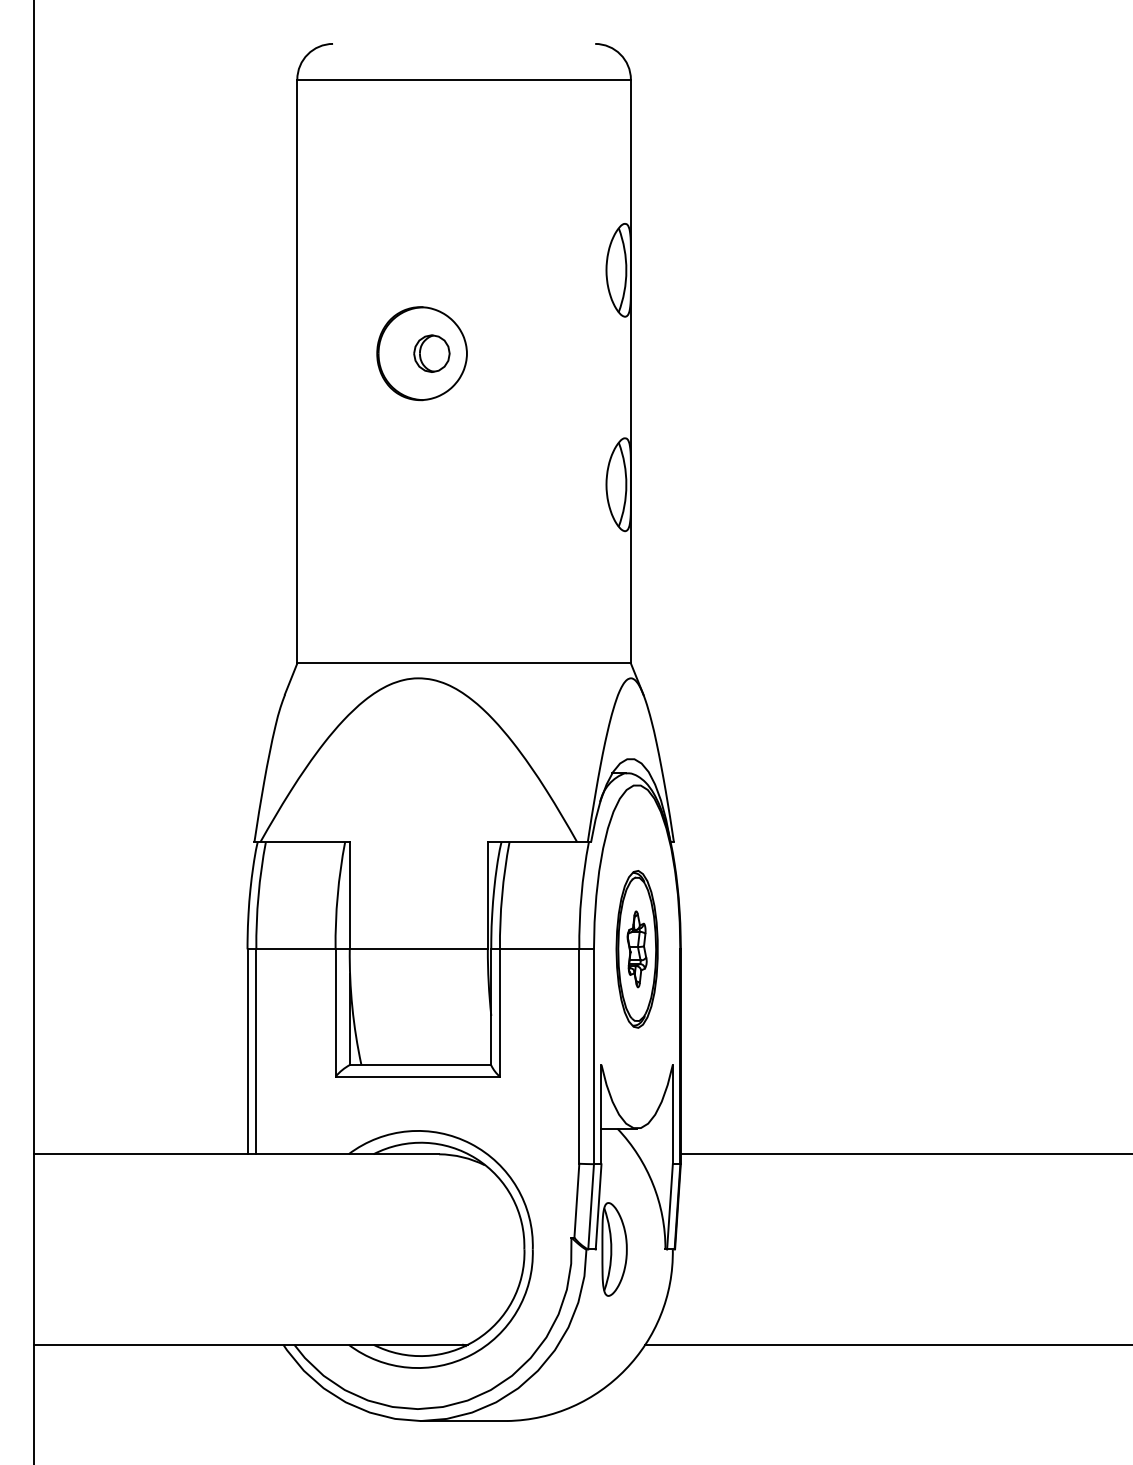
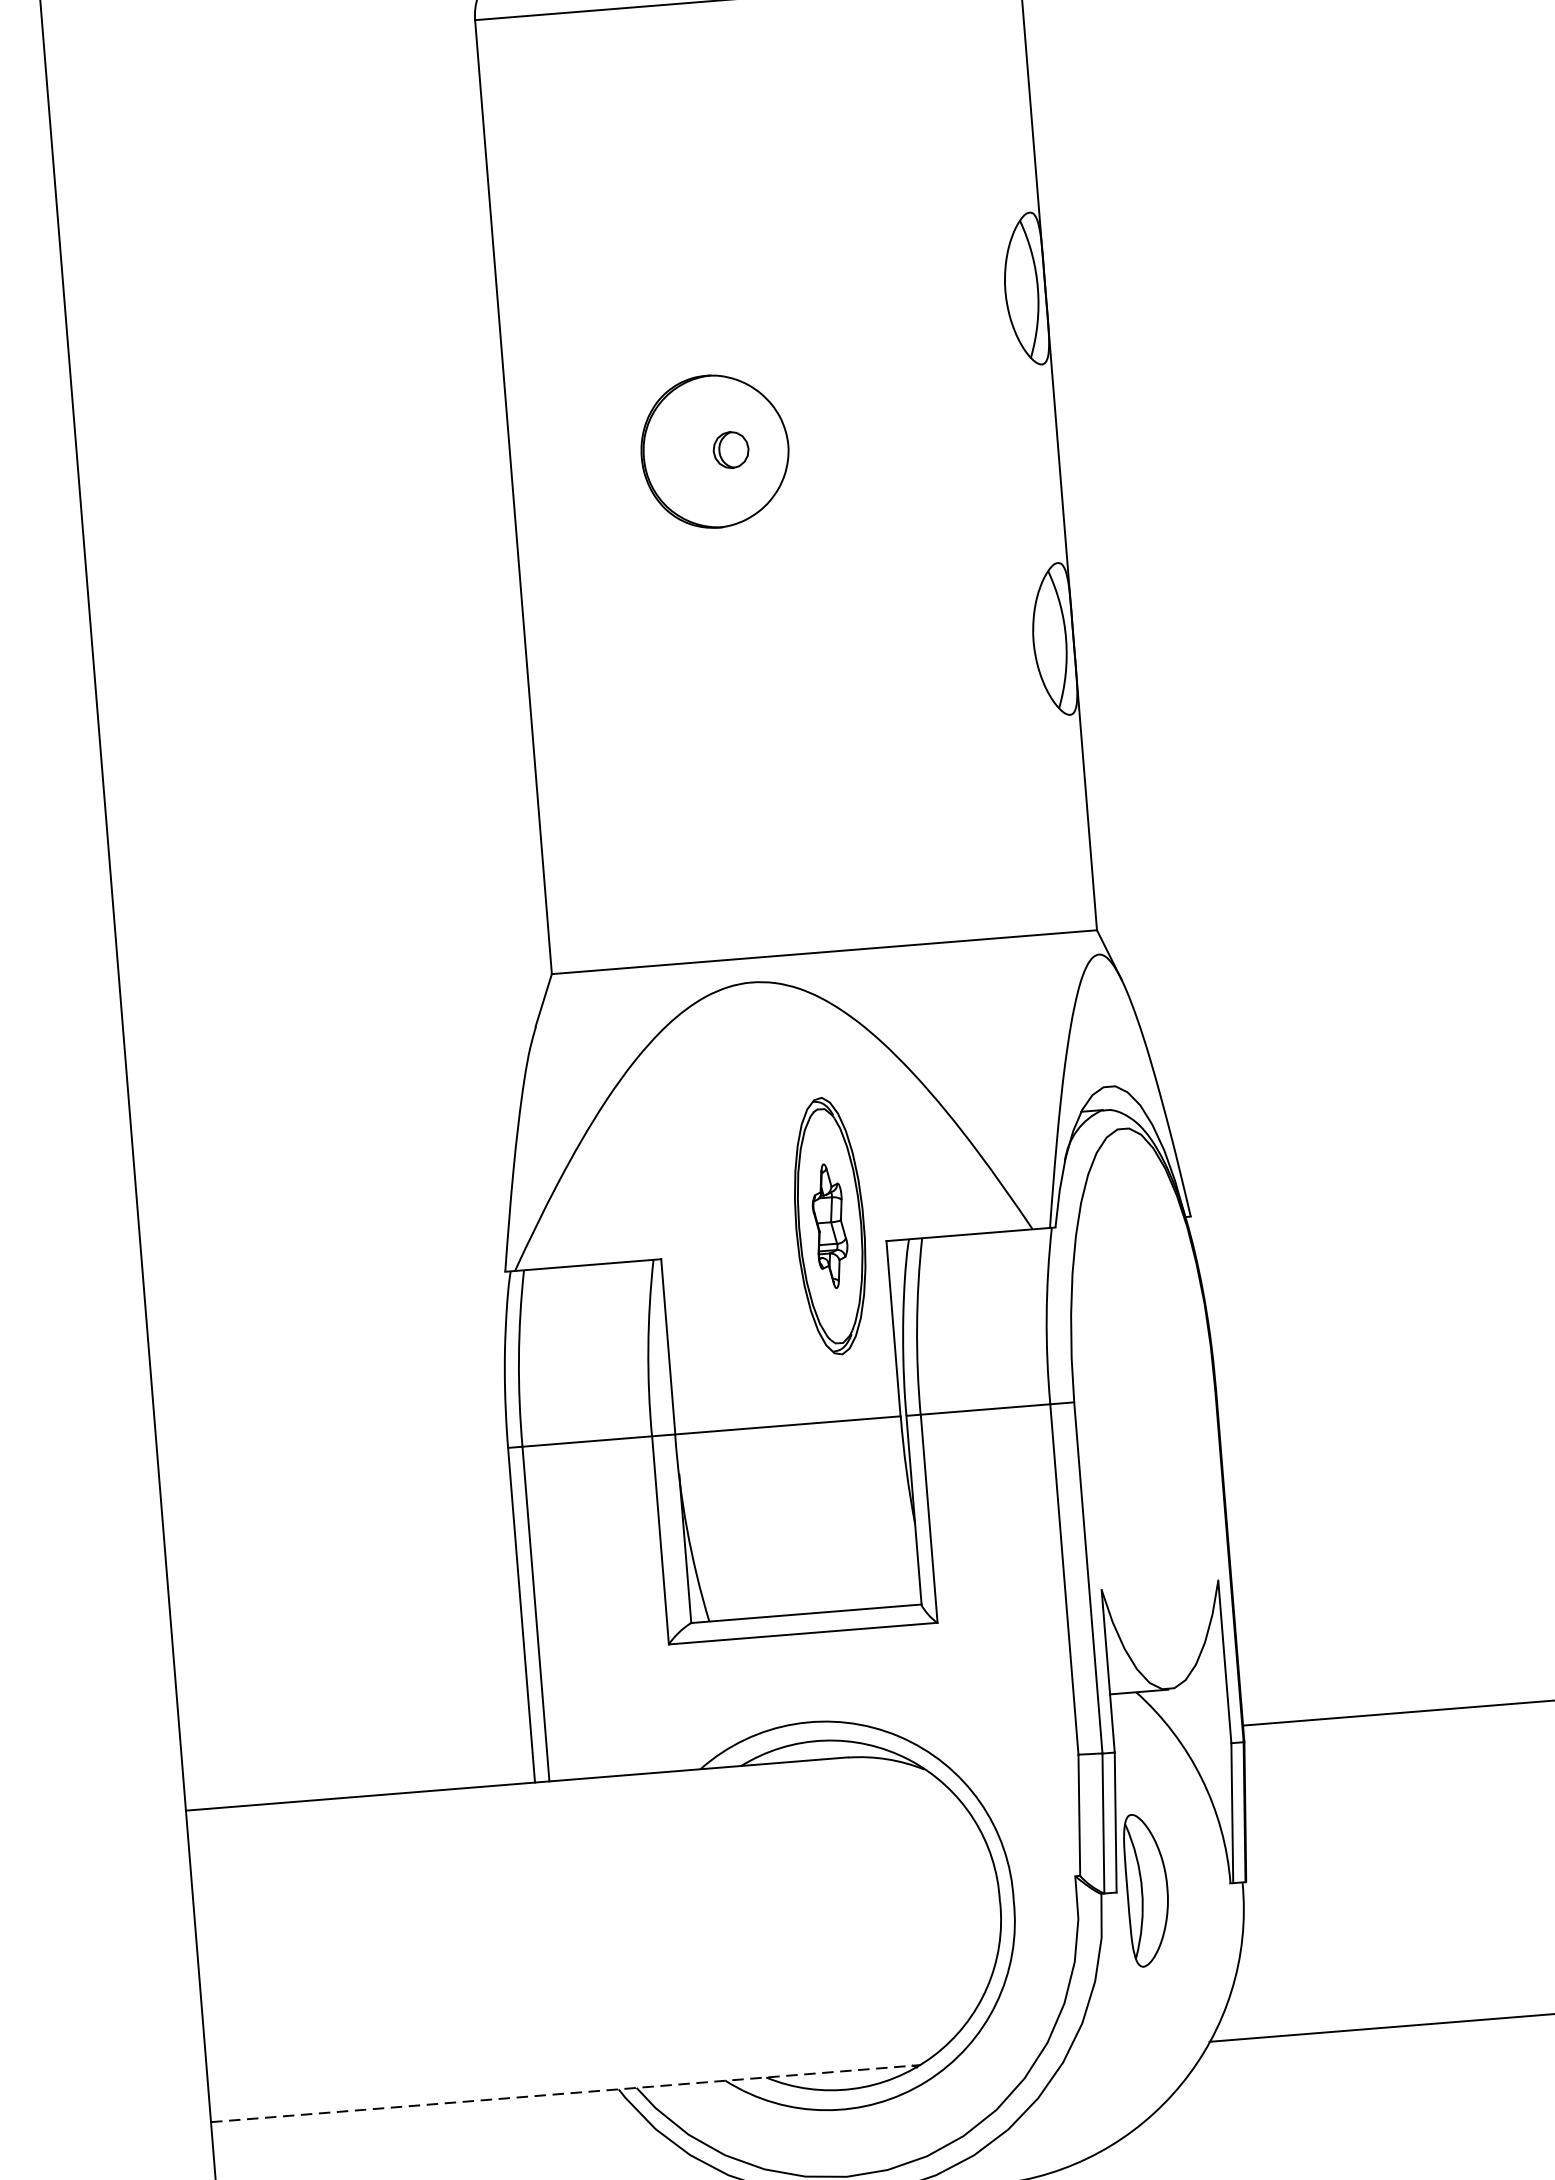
part: (431, 353) -> (730, 449), size x0.6
part: (636, 949) -> (829, 1226), moved
line: (251, 1344) -> (566, 2093), solid -> dashed

